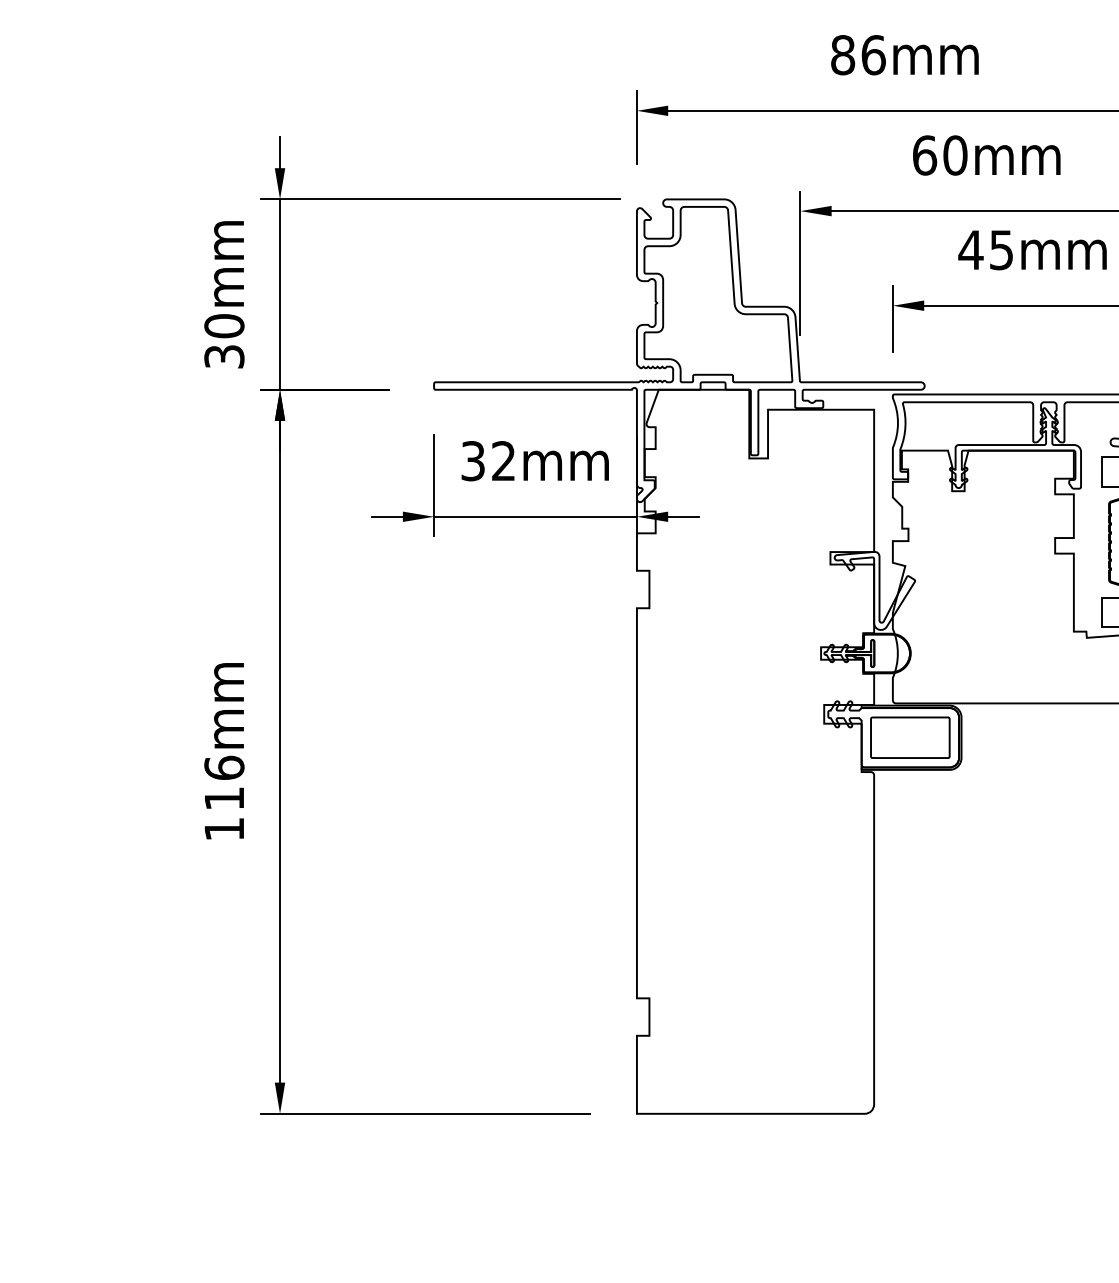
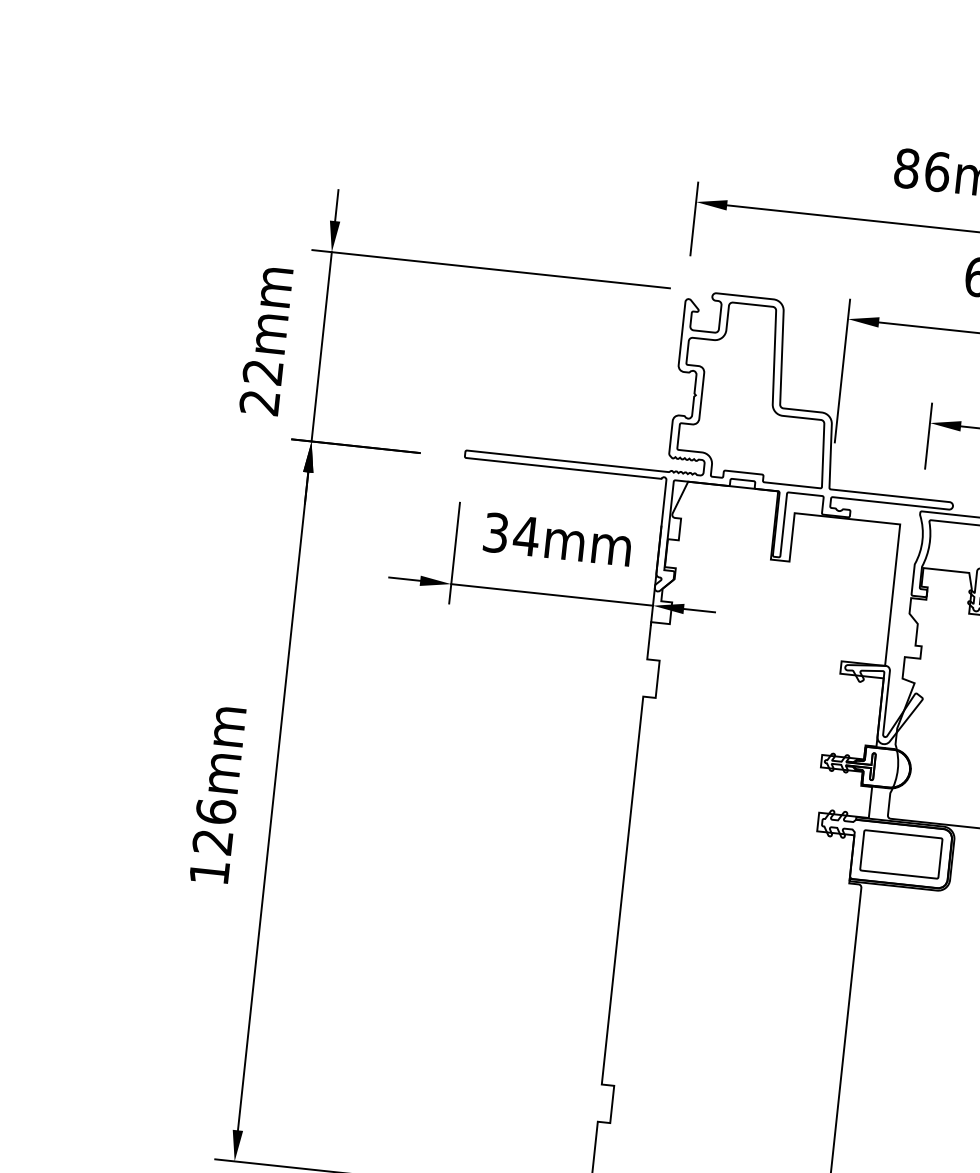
text: (224, 341) -> (261, 387), 30mm -> 22mm
text: (503, 460) -> (526, 535), 32mm -> 34mm
text: (223, 798) -> (211, 841), 116mm -> 126mm

